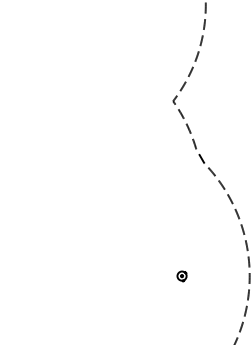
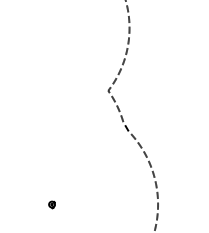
part: (181, 275) -> (51, 204), moved

